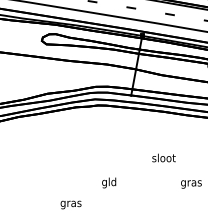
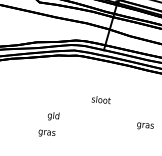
text: (163, 157) -> (100, 99), moved
text: (109, 182) -> (53, 116), moved

